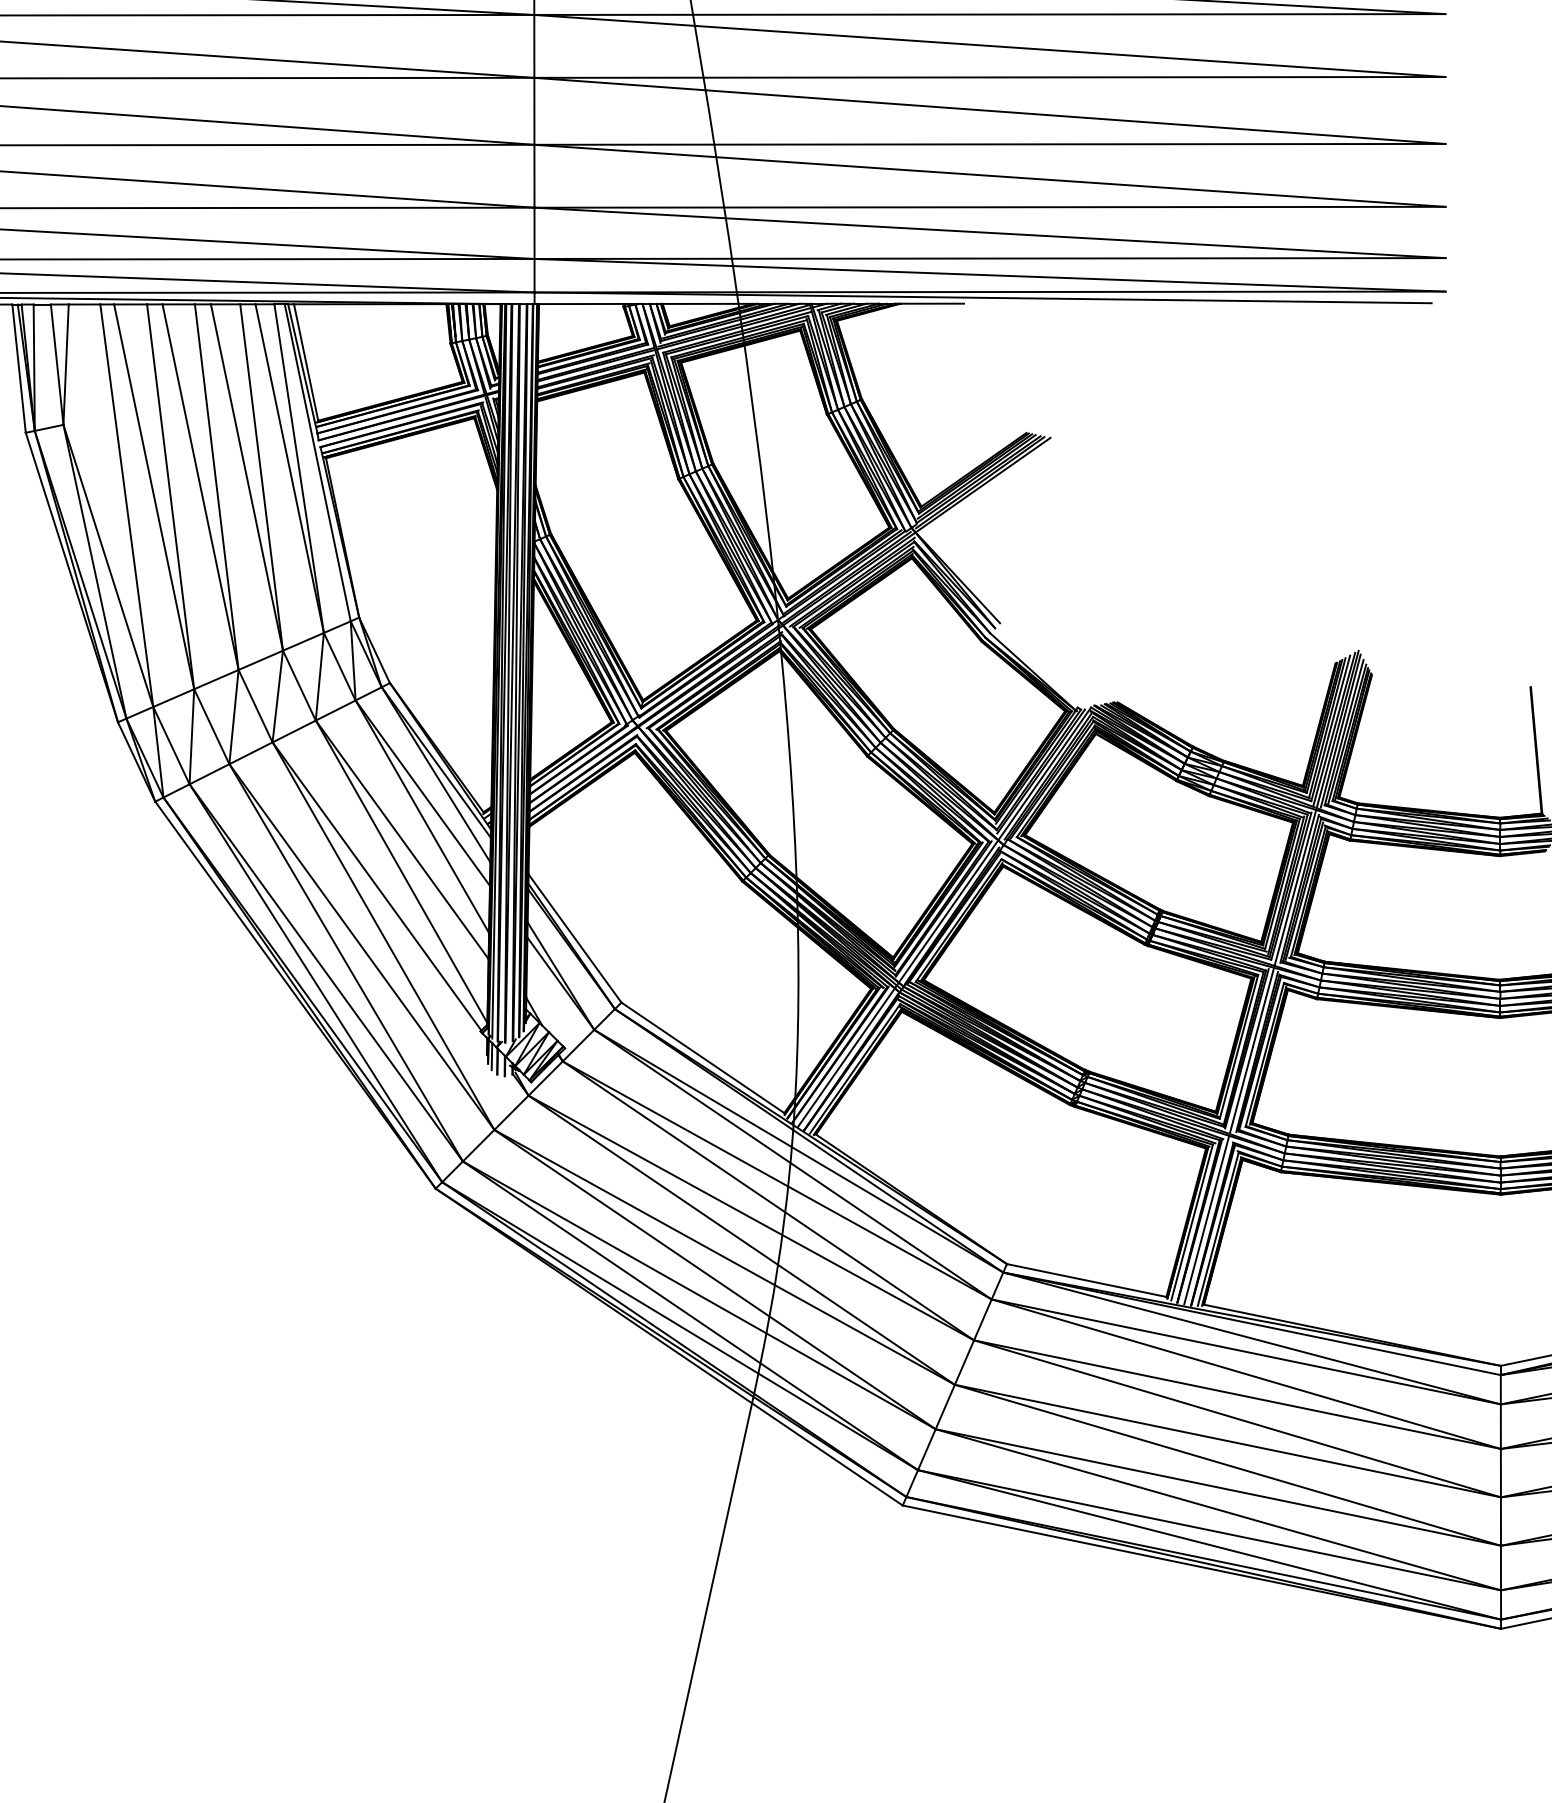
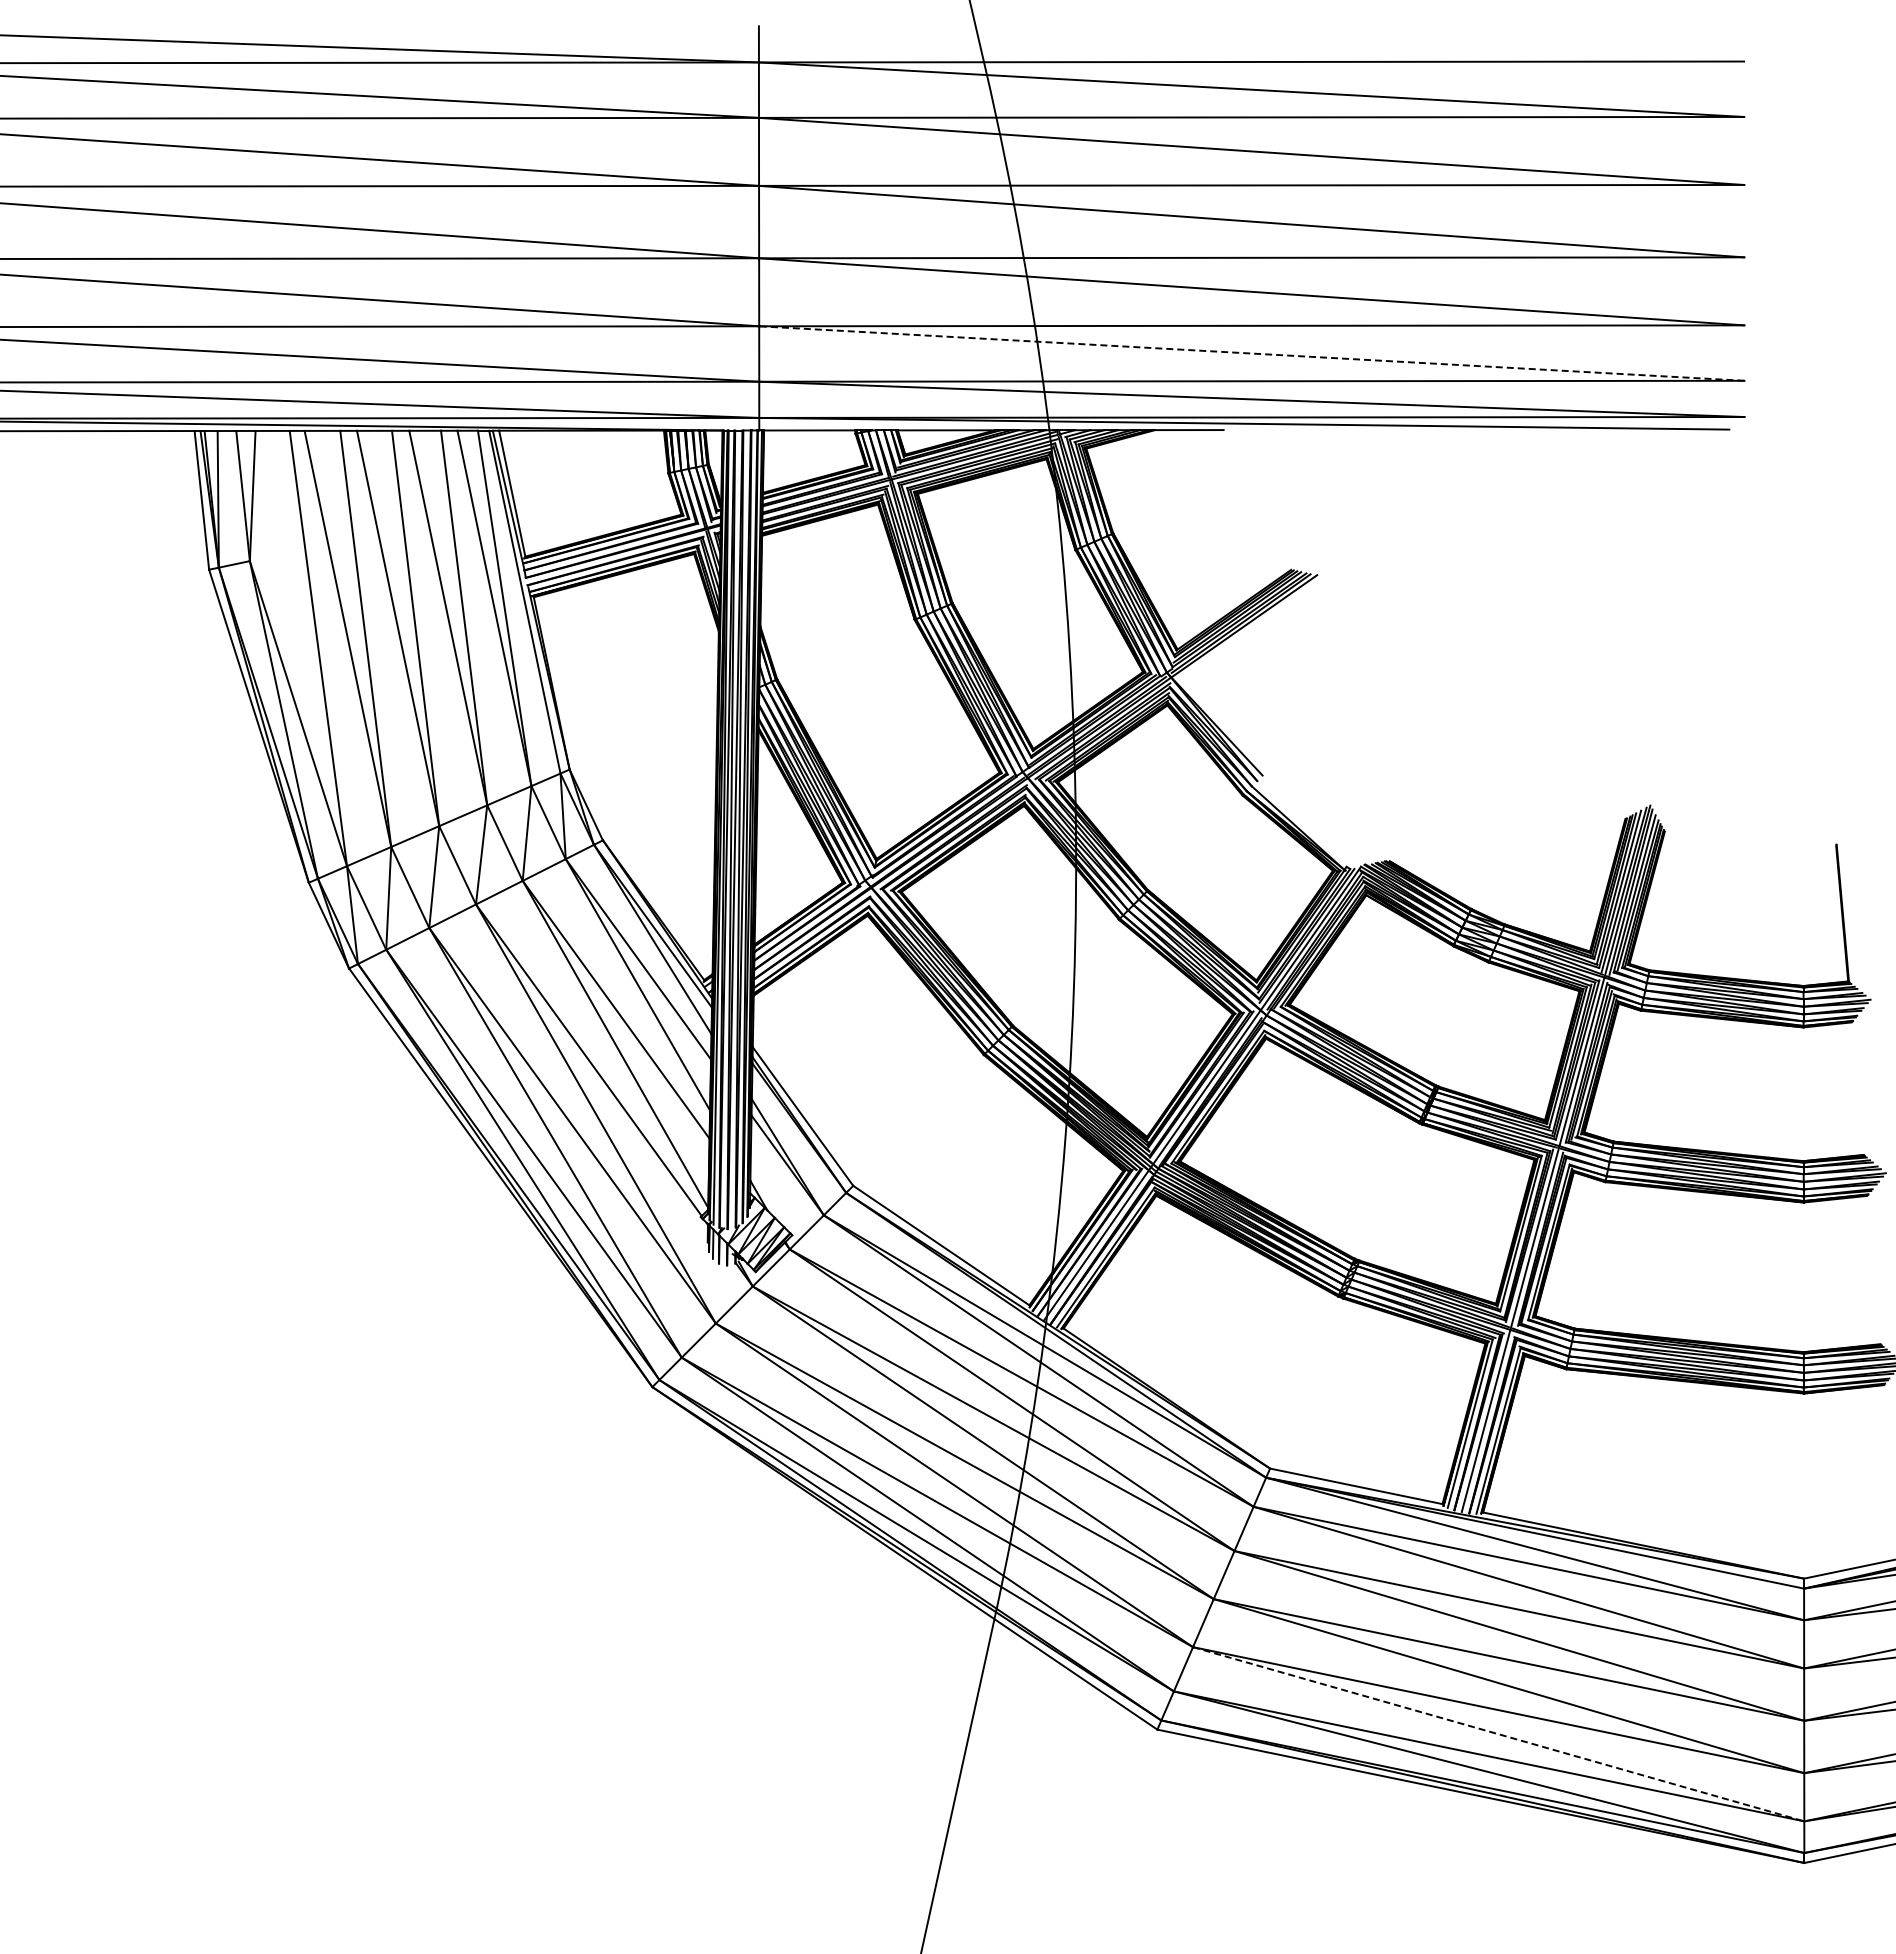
line: (989, 232) -> (1251, 353), solid -> dashed
line: (1218, 1510) -> (1498, 1734), solid -> dashed

